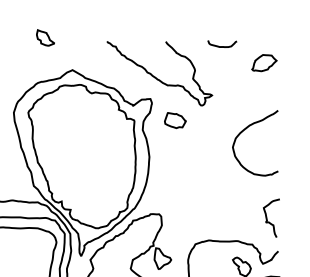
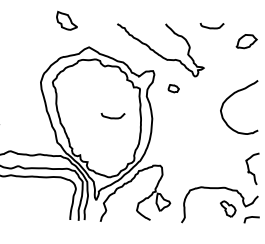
part: (45, 37) -> (66, 20), size x1.4
part: (175, 120) -> (173, 88), size x0.6
curve: (100, 155) -> (112, 117), added

